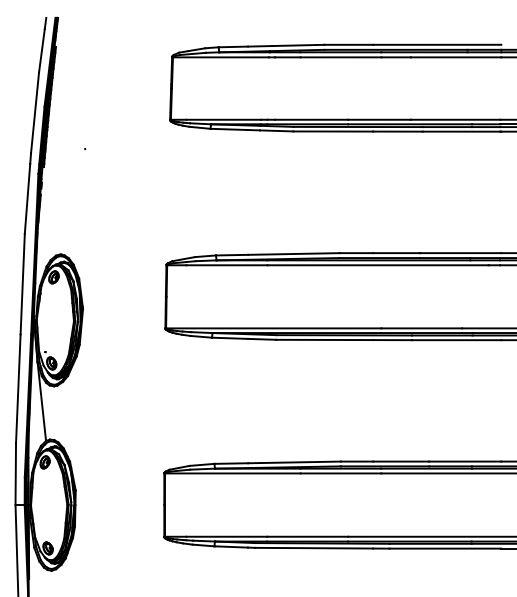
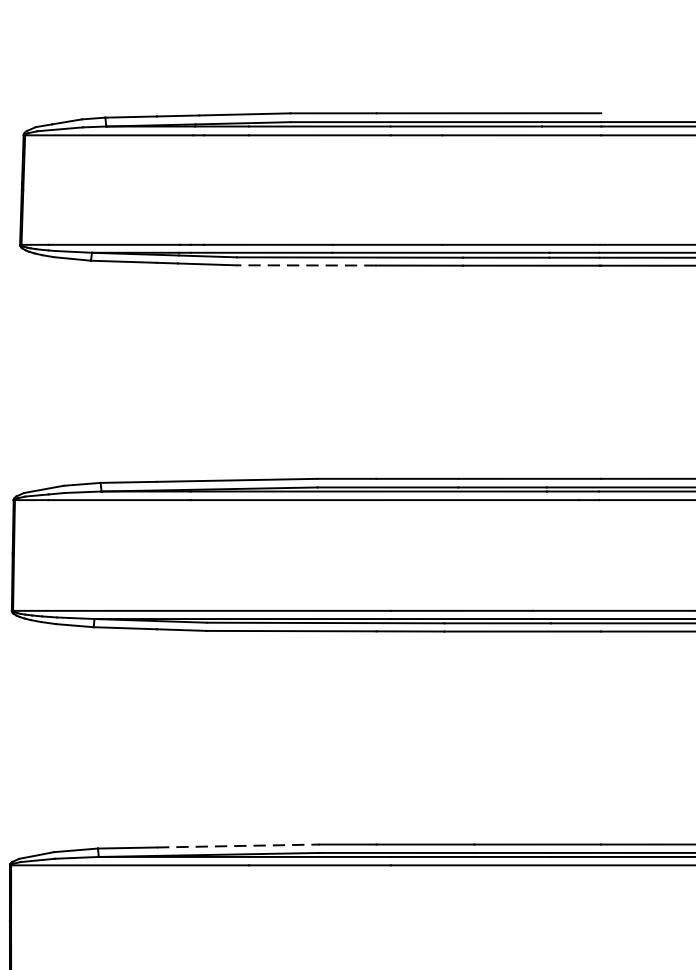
line: (333, 131) -> (306, 265), solid -> dashed
line: (295, 462) -> (240, 846), solid -> dashed

